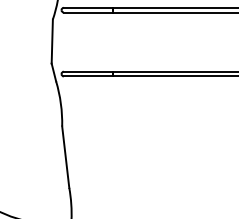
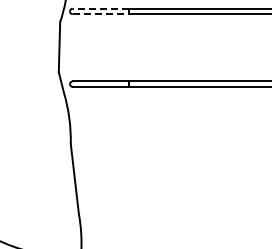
line: (88, 7) -> (100, 8), solid -> dashed
line: (88, 12) -> (100, 14), solid -> dashed

